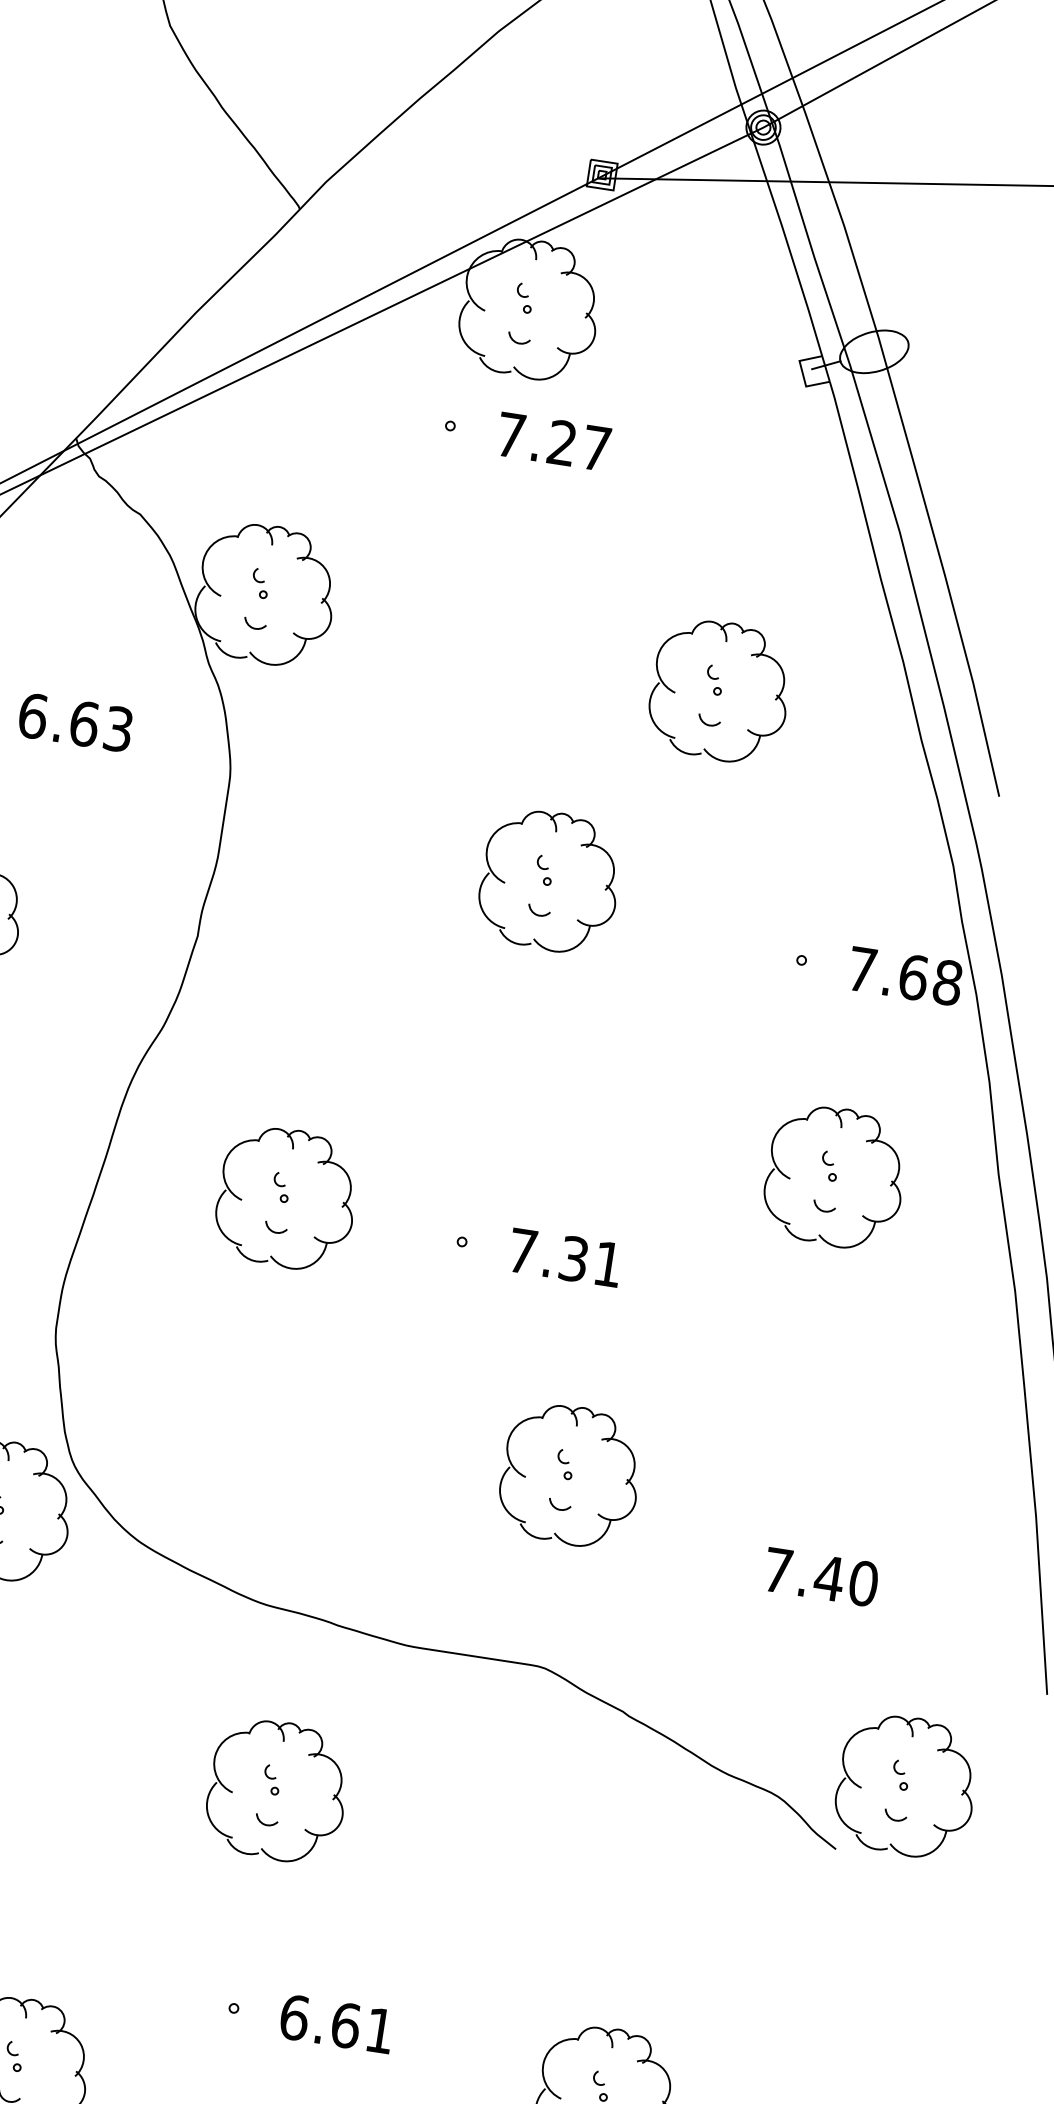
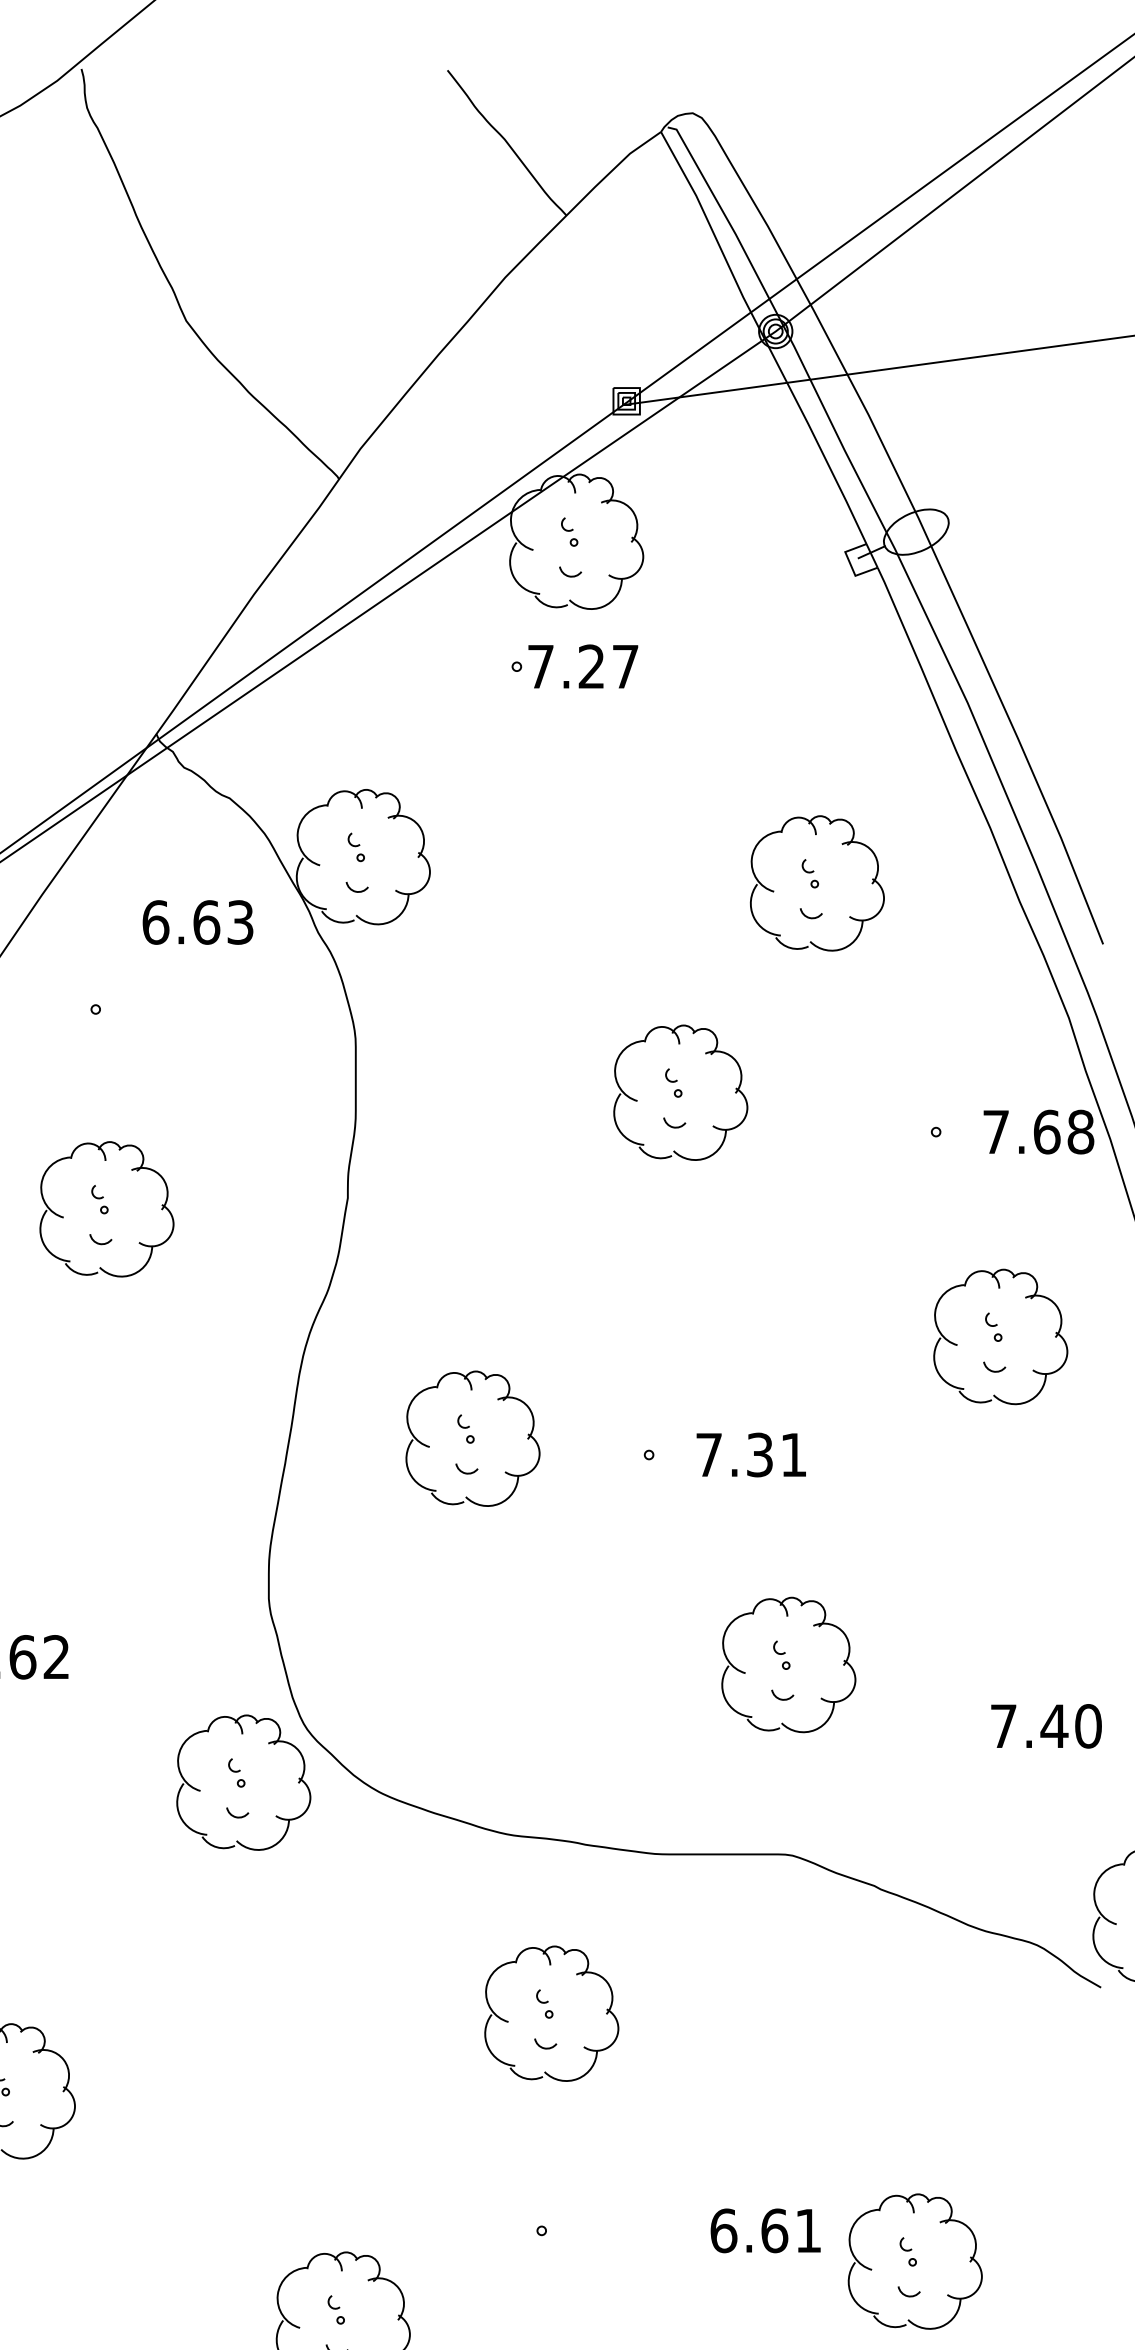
text: (554, 441) -> (583, 666), moved
text: (75, 722) -> (197, 922), moved
text: (336, 2023) -> (765, 2230), moved

